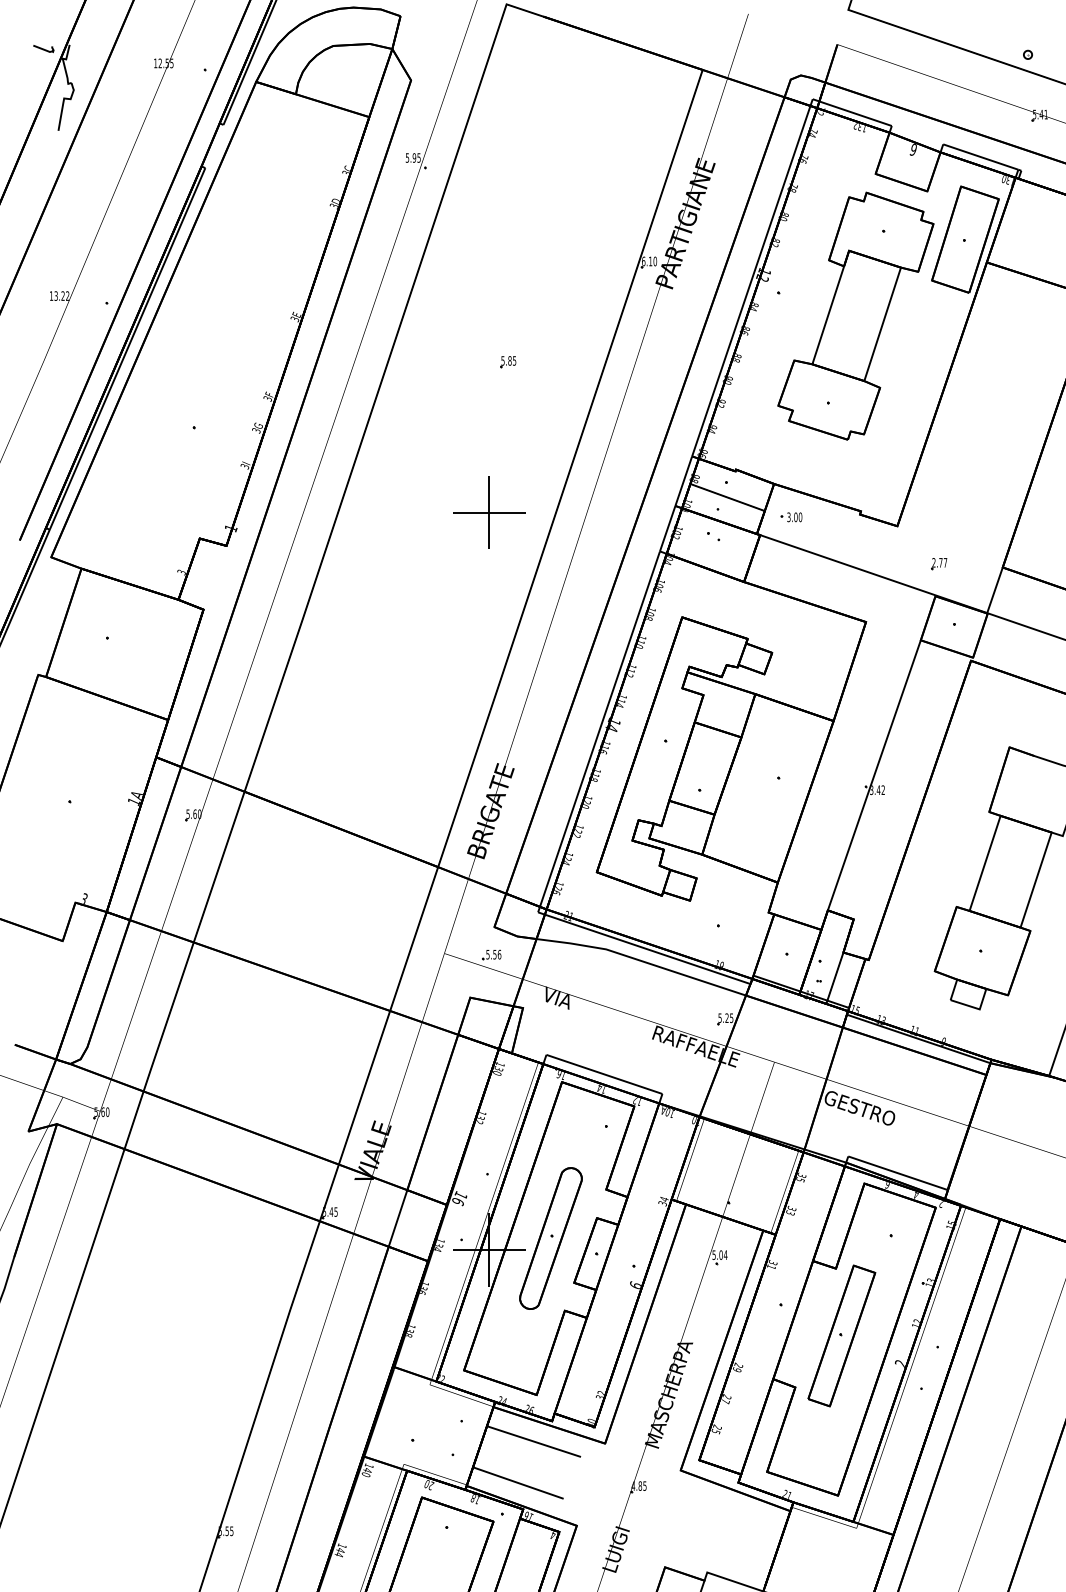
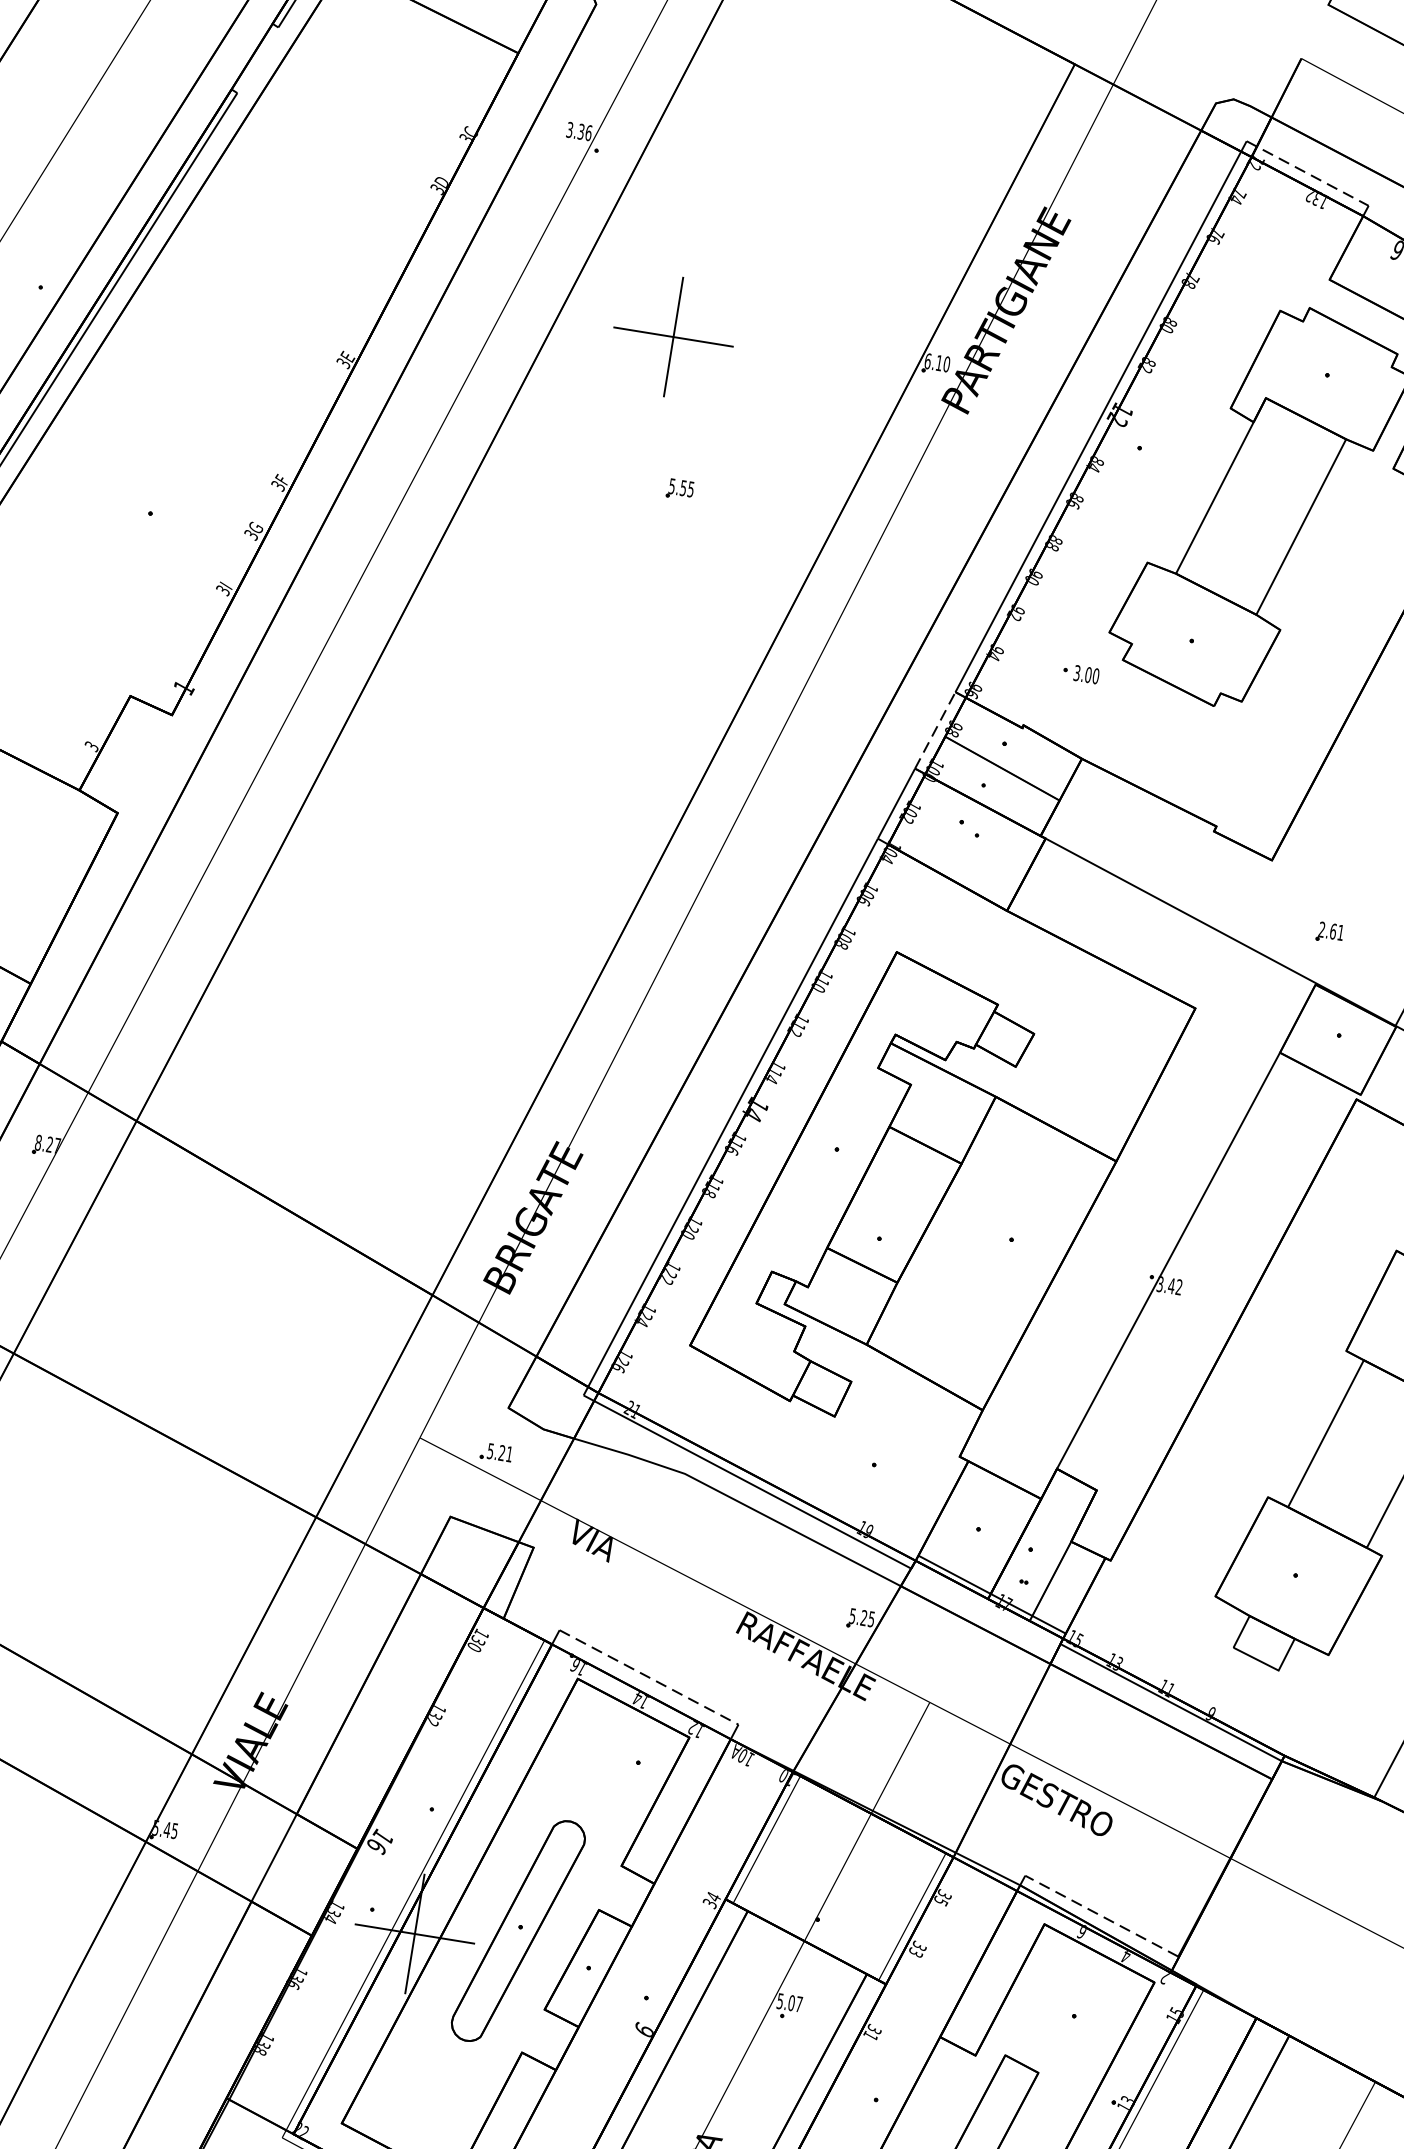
line: (852, 112) -> (1308, 173), solid -> dashed
text: (413, 157) -> (579, 130), 5.95 -> 3.36
text: (509, 360) -> (682, 487), 5.85 -> 5.55
line: (683, 480) -> (935, 729), solid -> dashed
part: (489, 512) -> (673, 336), moved
part: (791, 517) -> (1081, 674), moved
text: (943, 562) -> (1337, 931), 2.77 -> 2.61
text: (193, 813) -> (47, 1143), 5.60 -> 8.27
text: (497, 954) -> (506, 1453), 5.56 -> 5.21
line: (604, 1074) -> (649, 1677), solid -> dashed
line: (897, 1173) -> (1101, 1916), solid -> dashed
text: (725, 1254) -> (798, 2003), 5.04 -> 5.07

